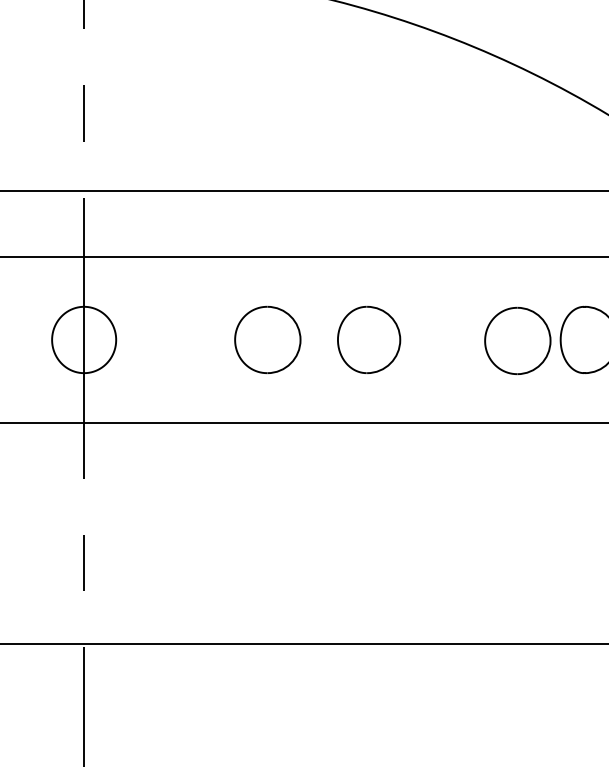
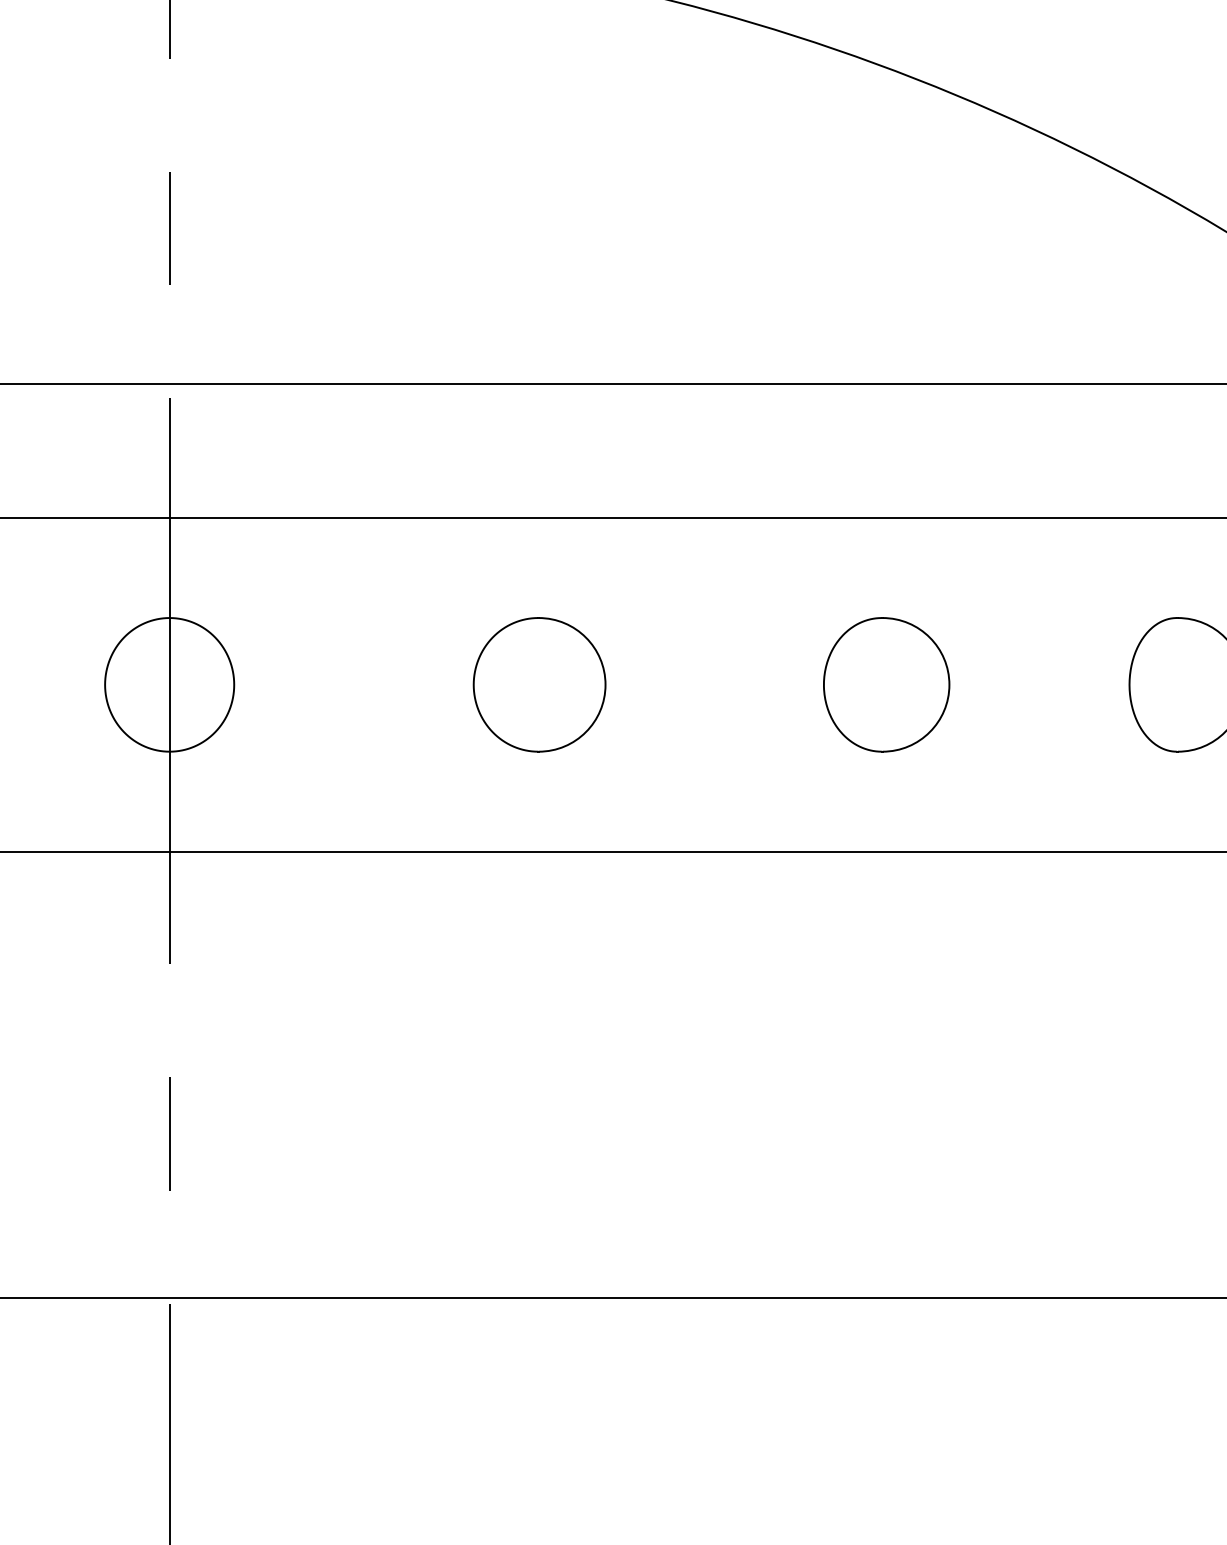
part: (369, 339) -> (887, 683), moved
part: (517, 340) -> (1042, 685), removed

